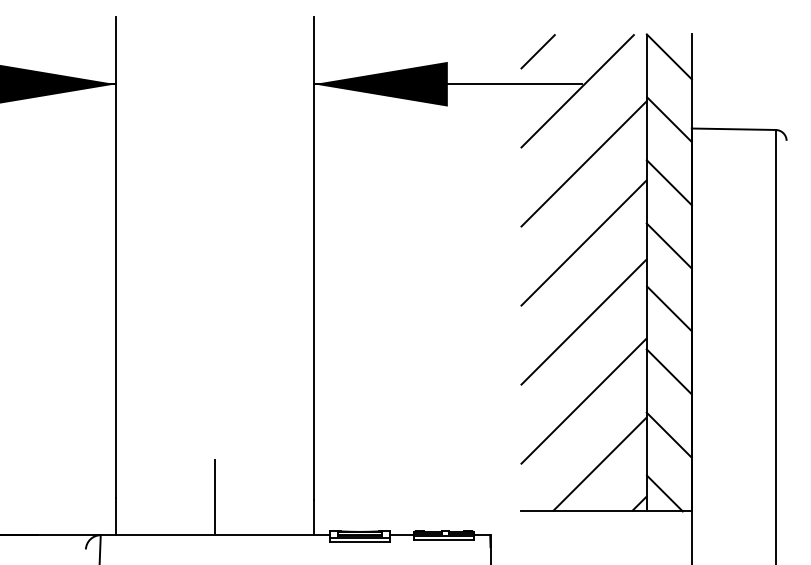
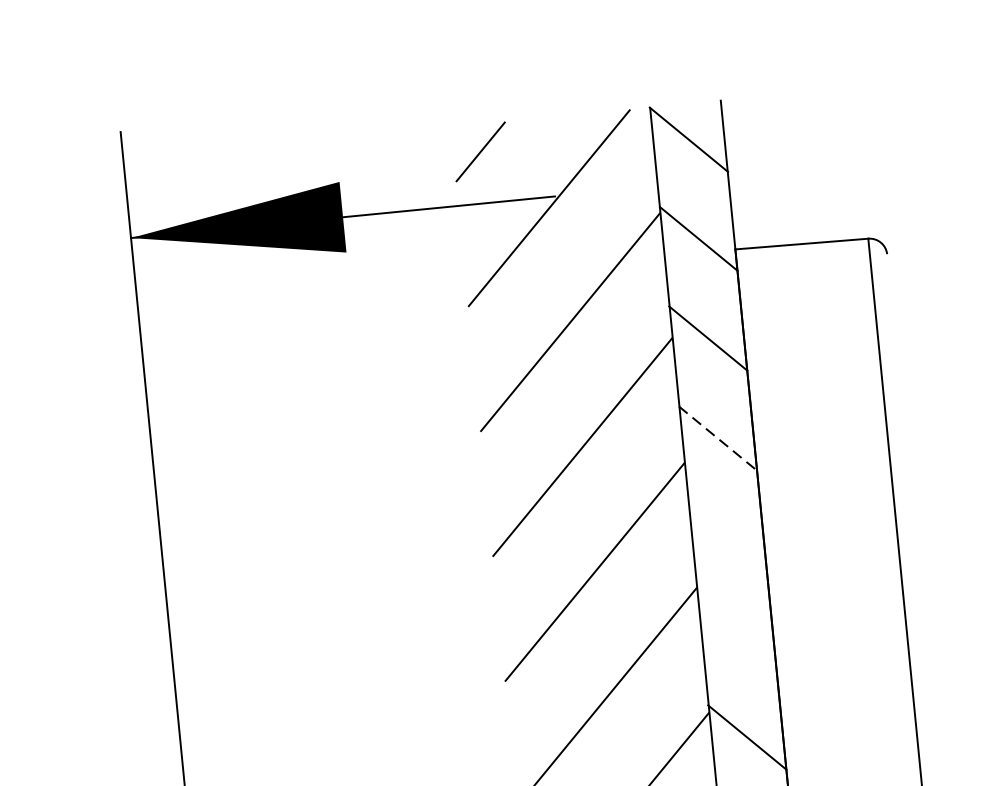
line: (669, 246) -> (718, 439), solid -> dashed
line: (669, 308) -> (728, 537), removed
line: (668, 371) -> (736, 636), removed

